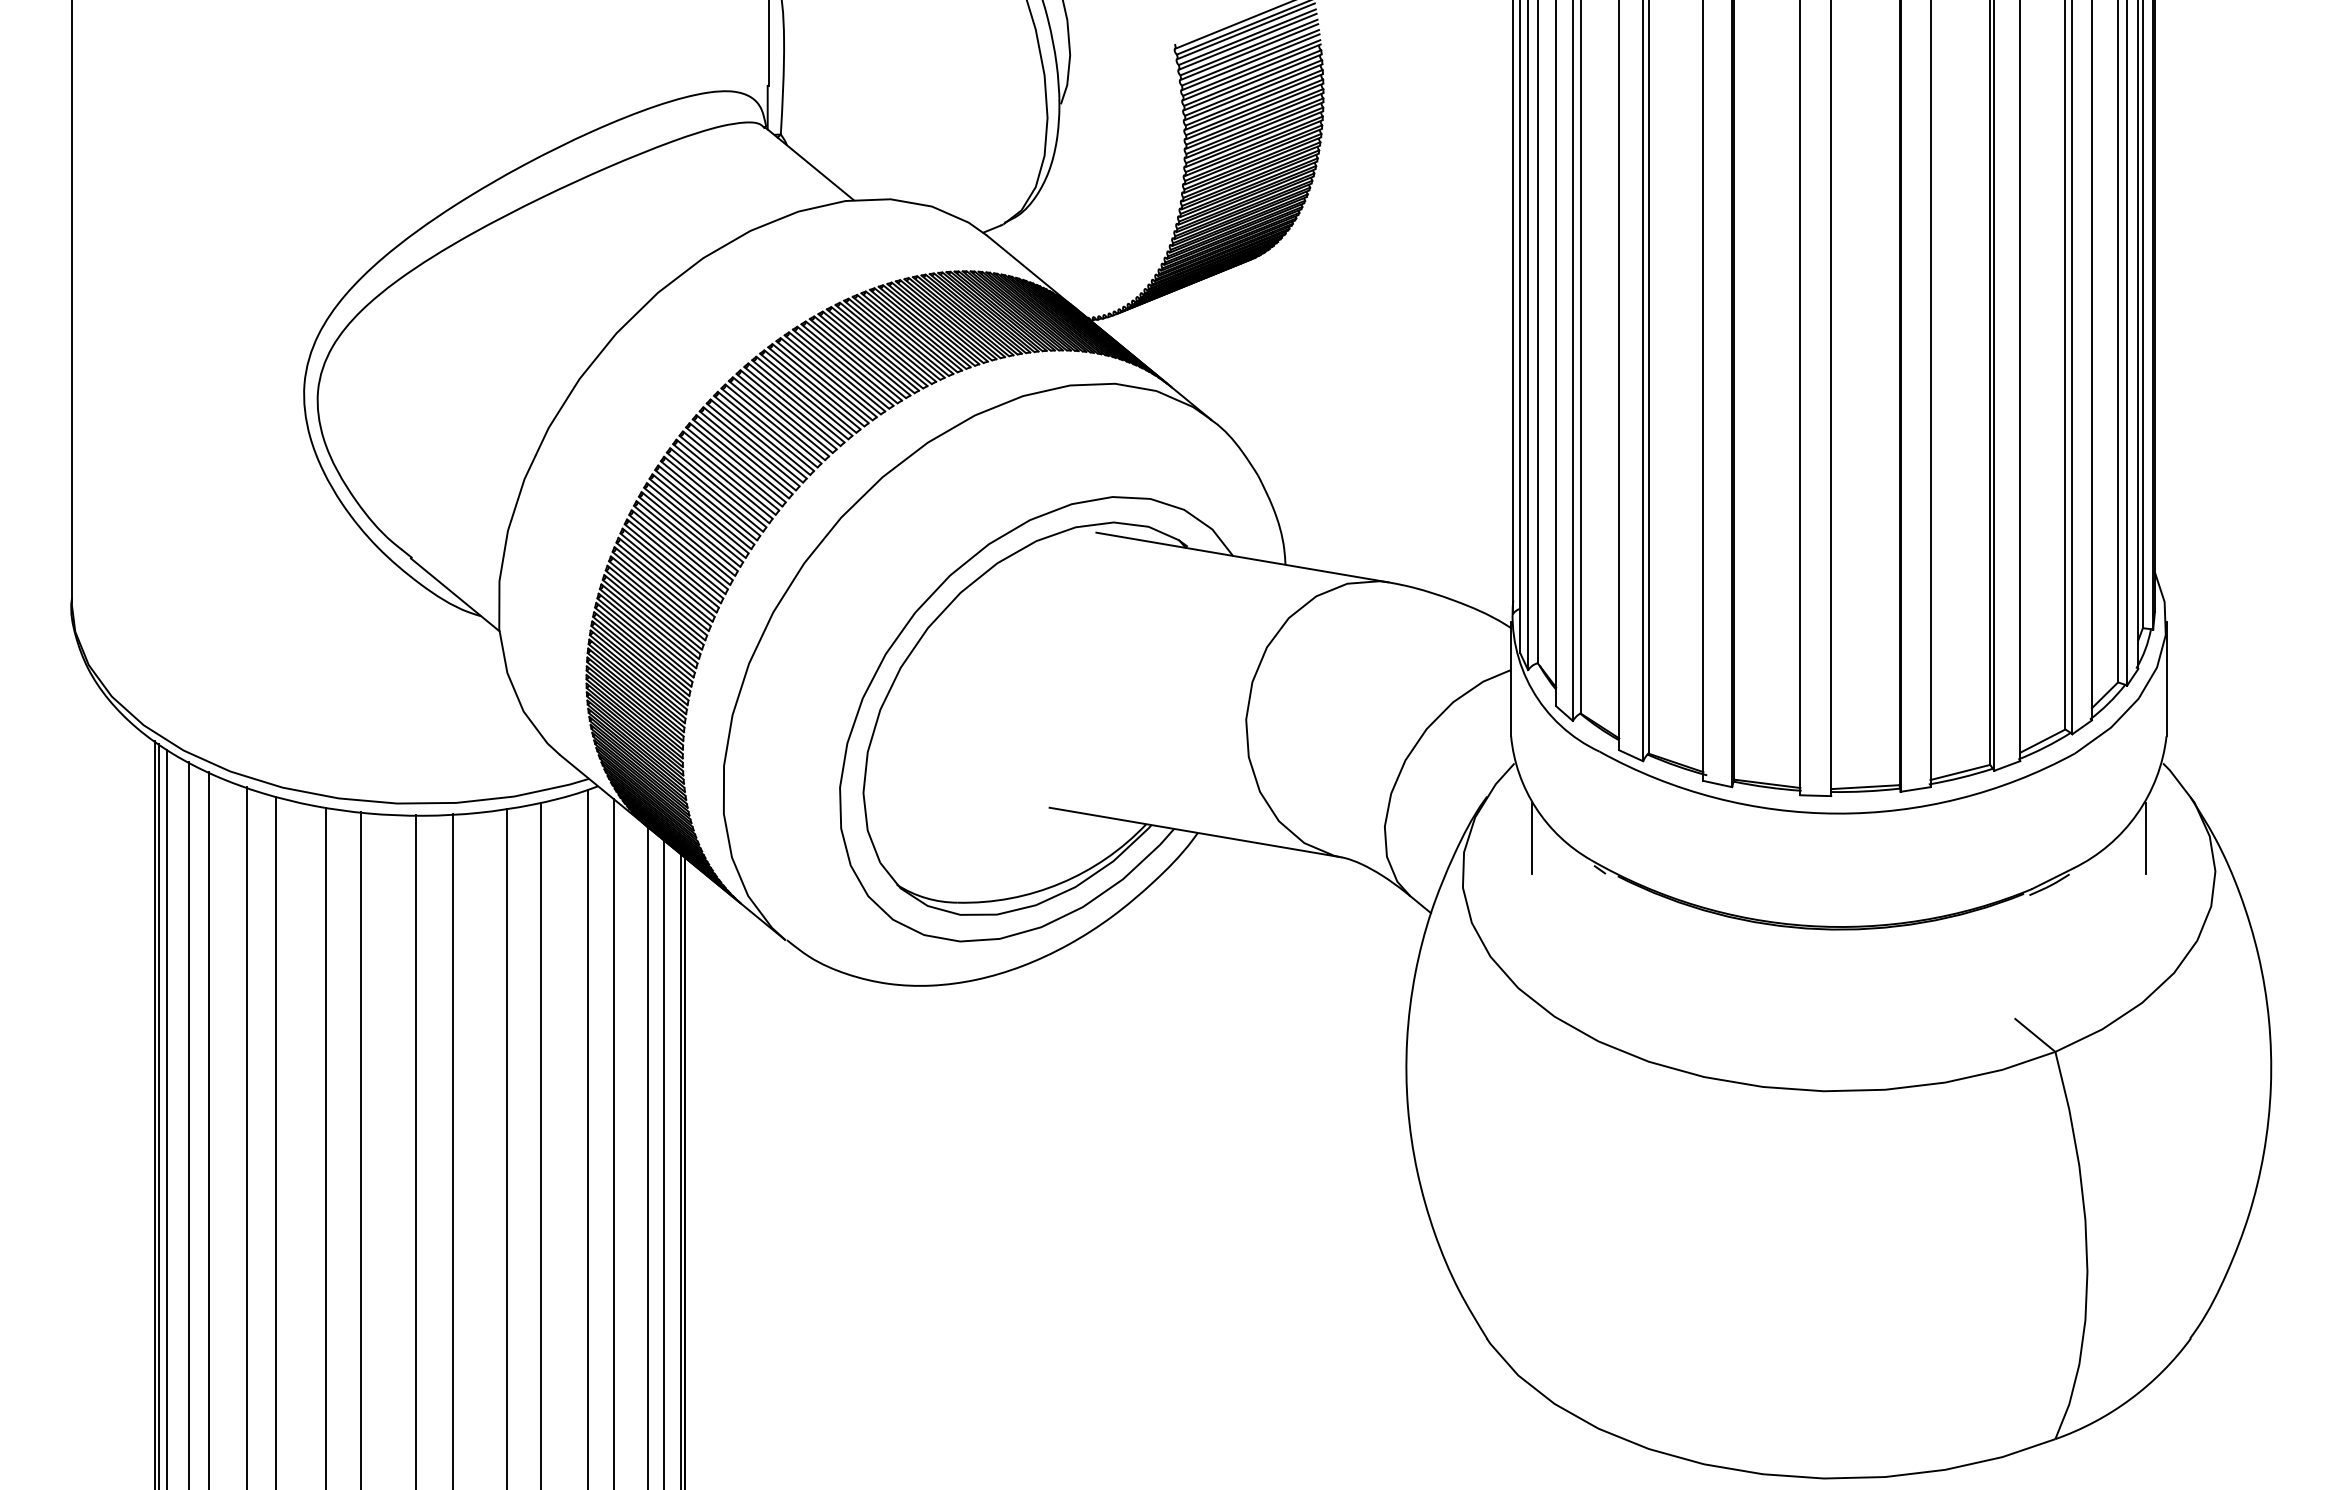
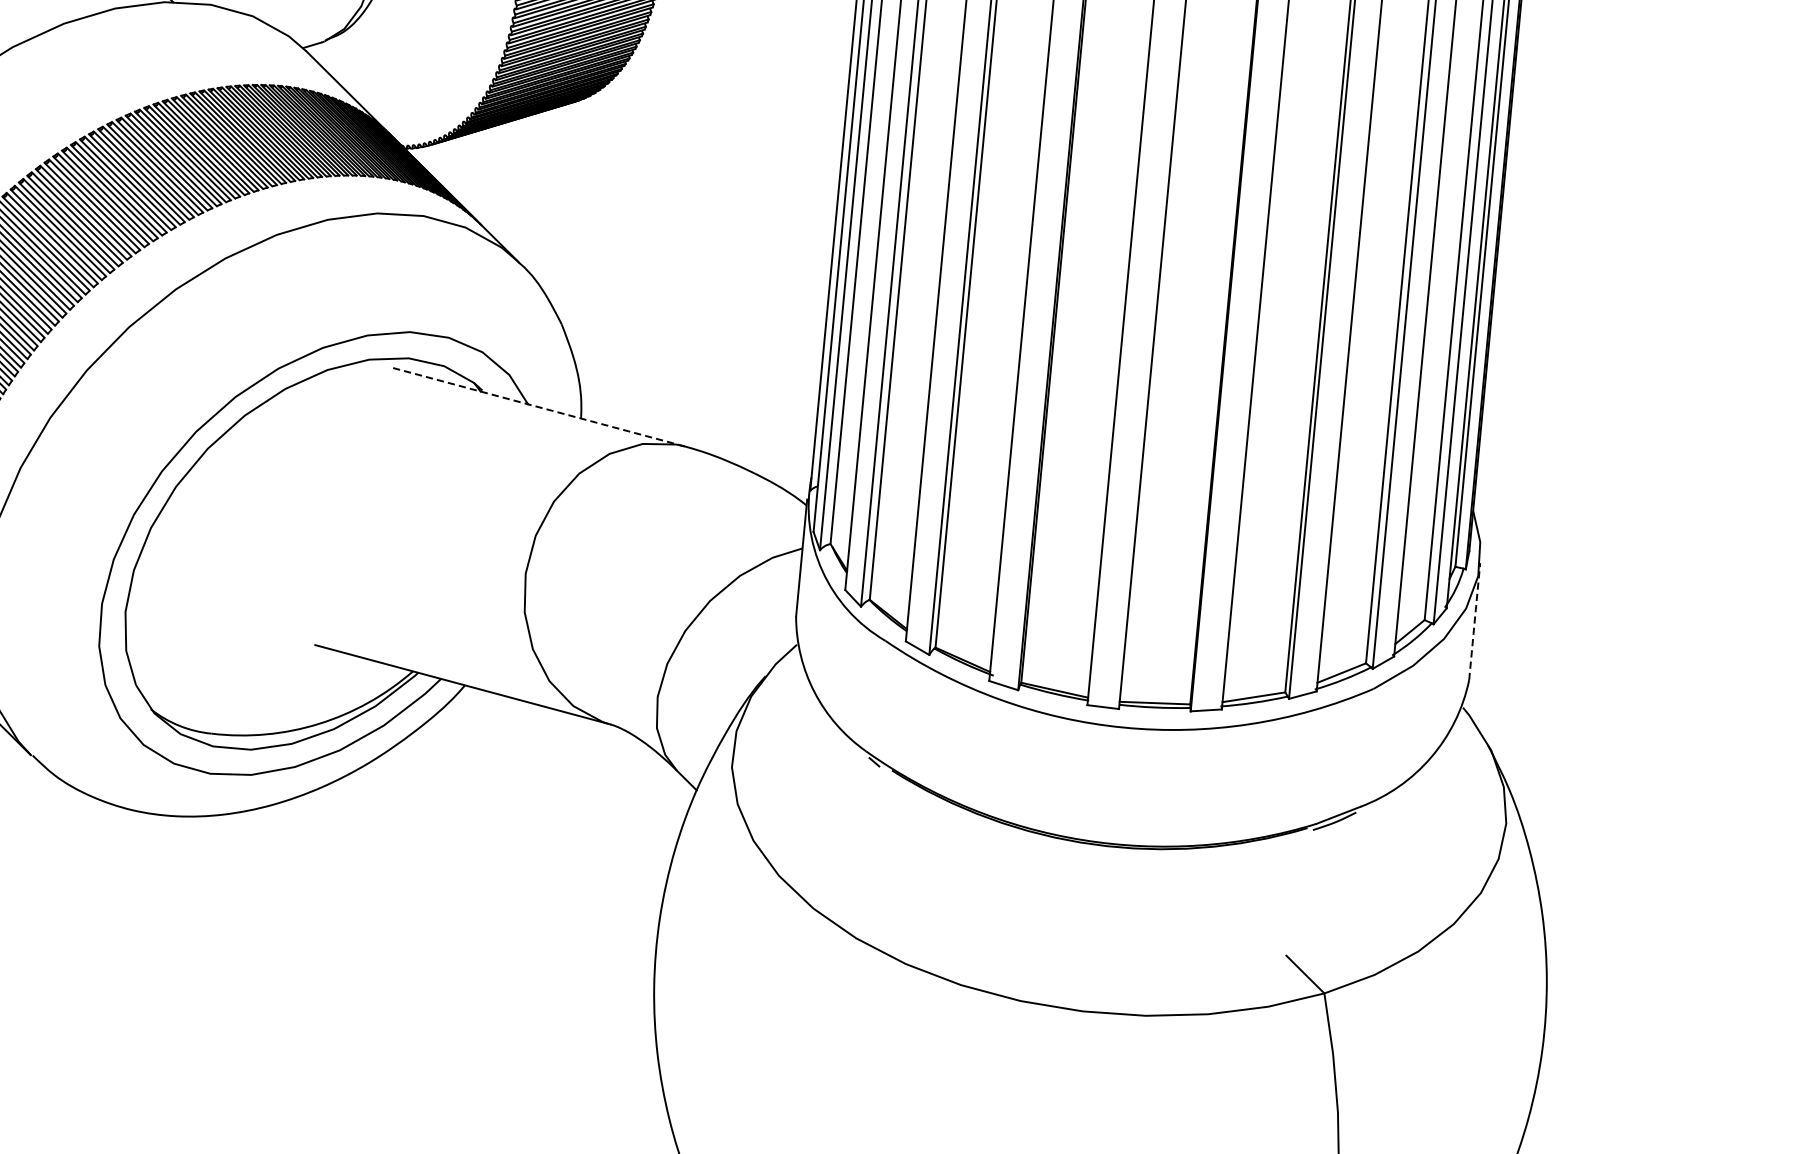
line: (1241, 557) -> (536, 406), solid -> dashed
line: (2166, 679) -> (1474, 621), solid -> dashed
line: (1531, 838) -> (807, 723), removed
line: (2145, 838) -> (1437, 783), removed

